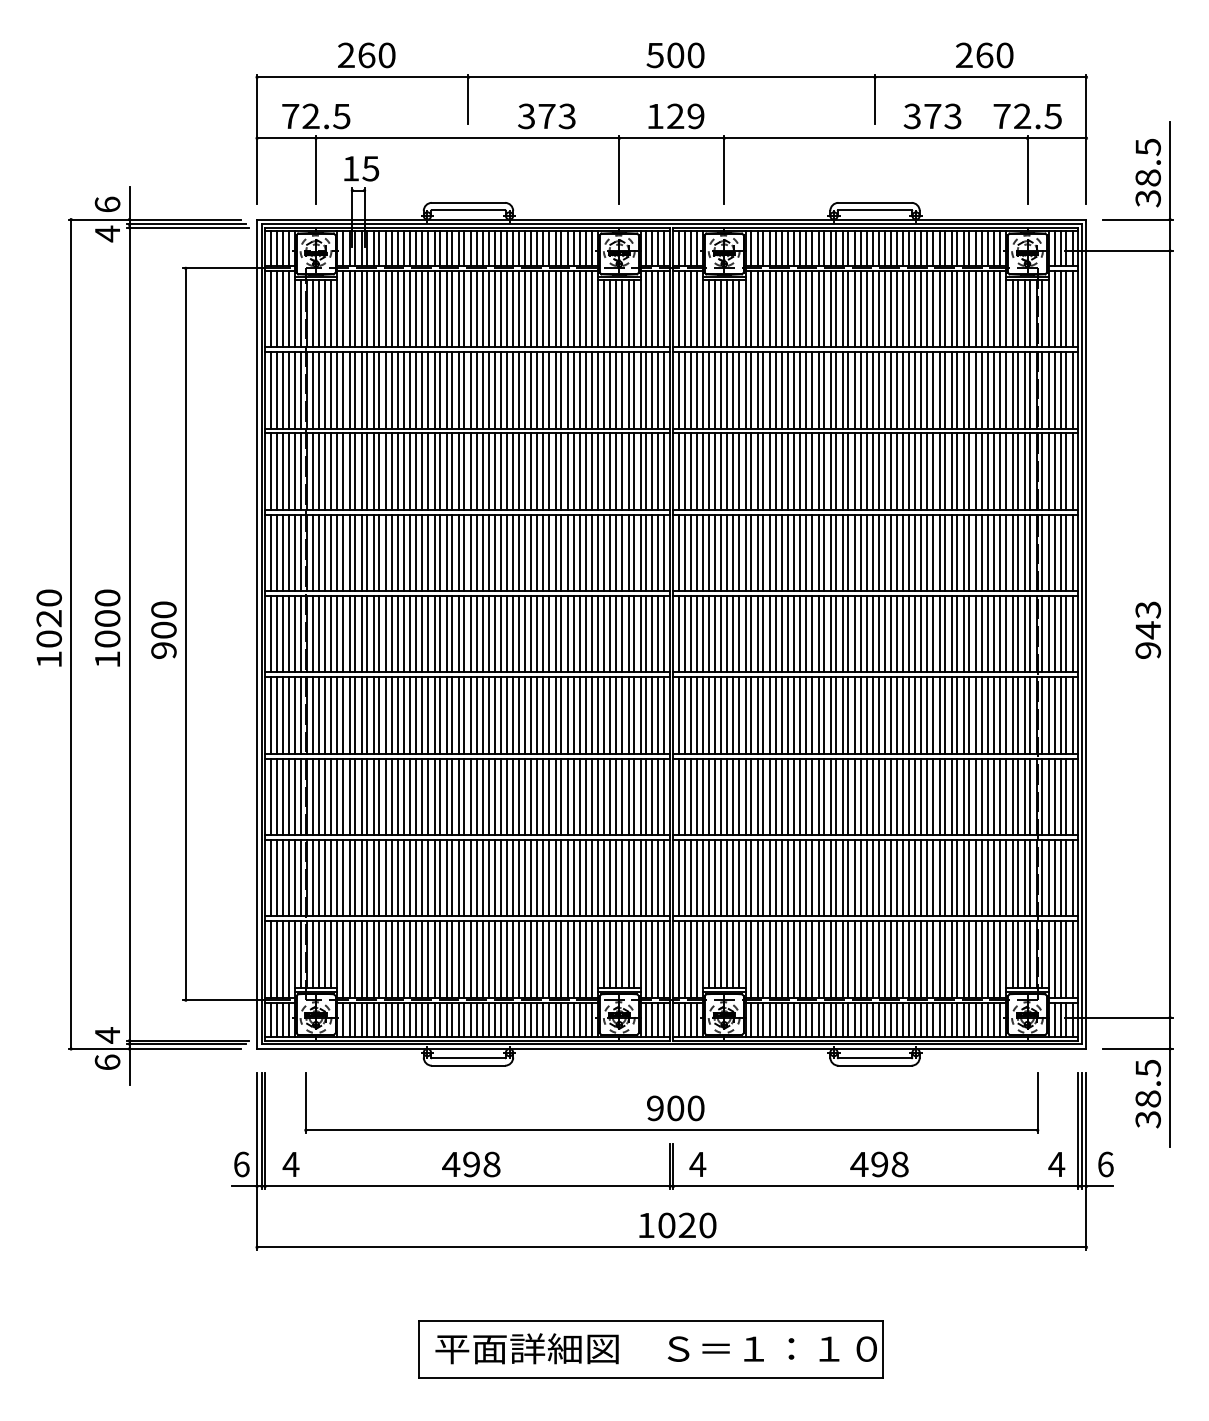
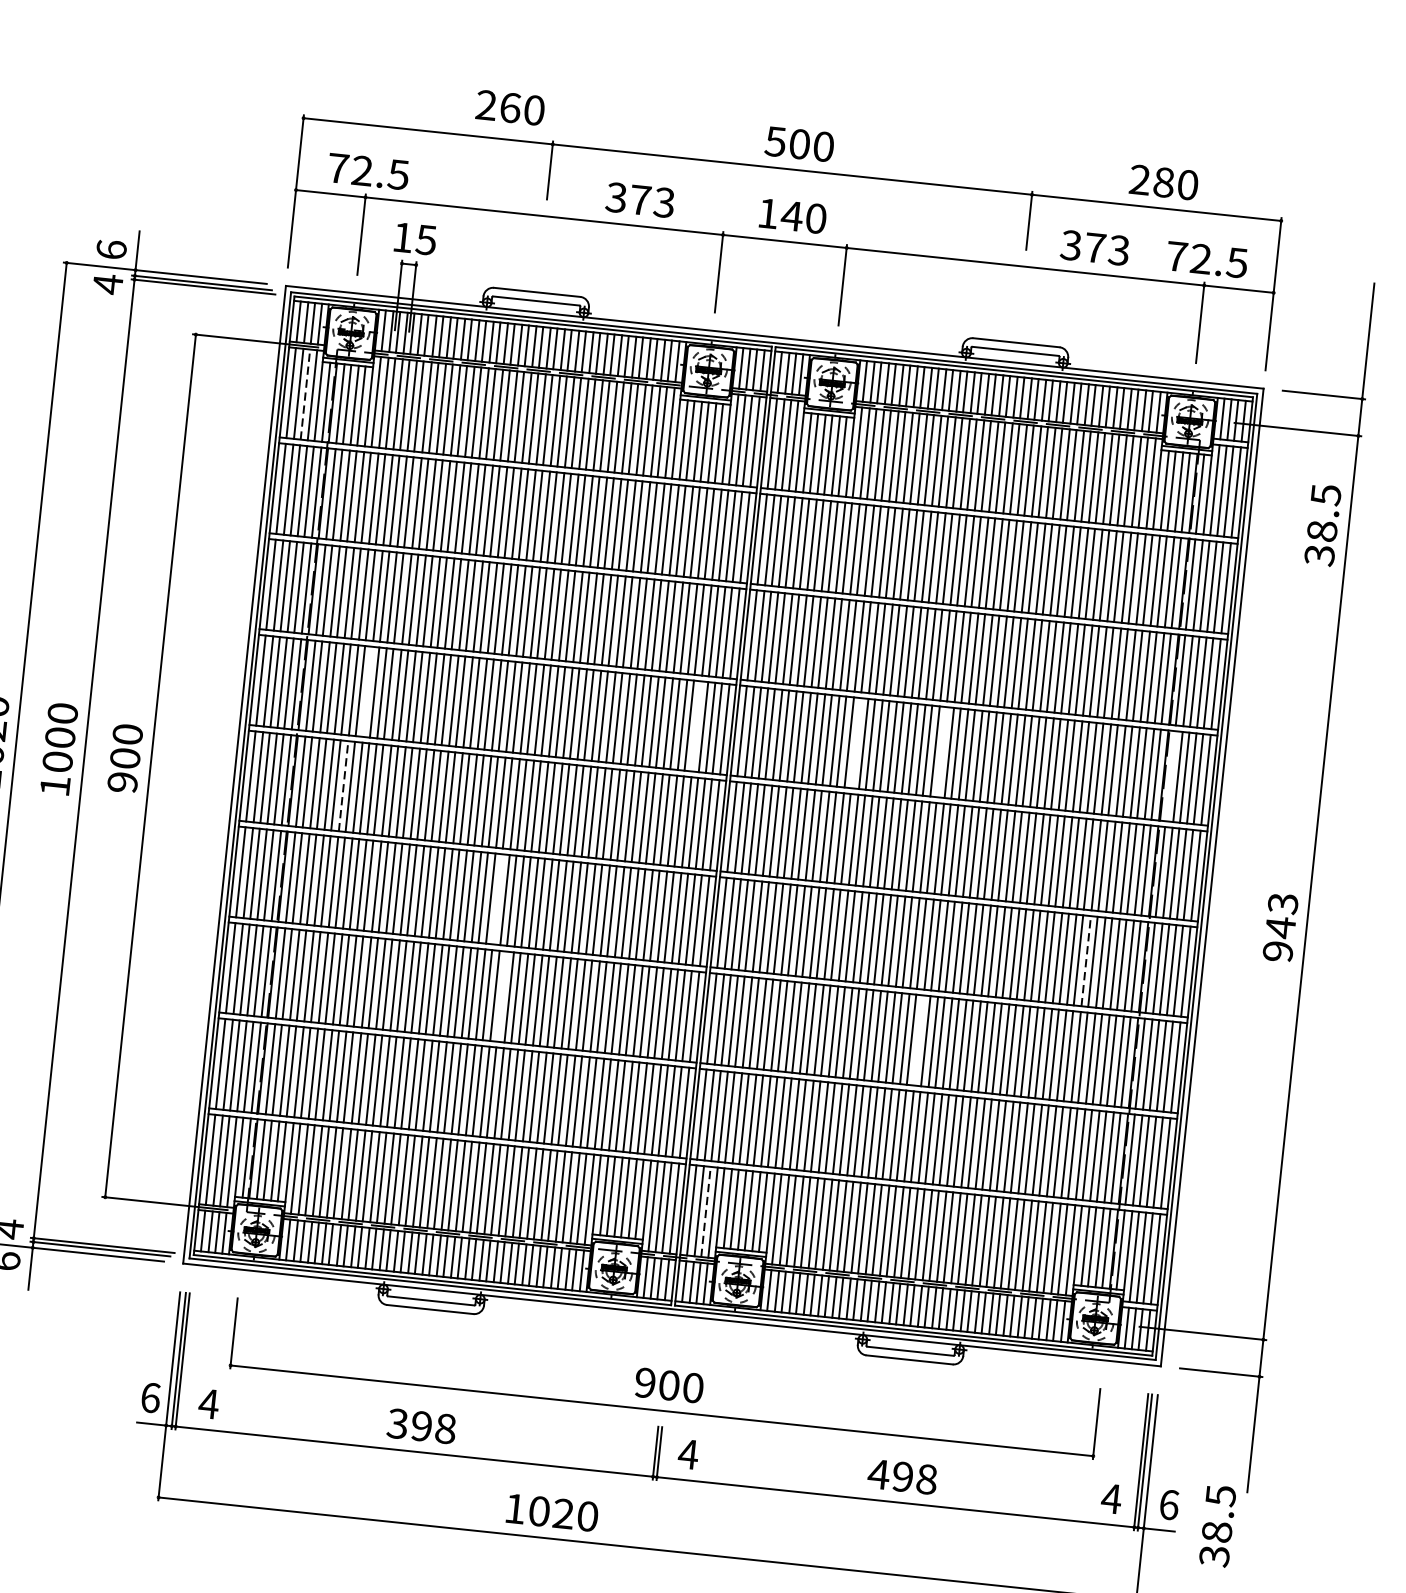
text: (366, 55) -> (510, 107), moved
text: (984, 55) -> (1163, 182), 260 -> 280
text: (685, 116) -> (803, 217), 129 -> 140
text: (1147, 173) -> (1321, 525), moved
line: (283, 308) -> (306, 394), solid -> dashed
line: (361, 552) -> (367, 691), removed
line: (640, 552) -> (696, 725), removed
line: (775, 552) -> (855, 742), removed
line: (848, 552) -> (941, 751), removed
line: (1042, 552) -> (1170, 775), removed
text: (1147, 629) -> (1279, 926), moved
line: (349, 633) -> (343, 785), solid -> dashed
line: (488, 715) -> (497, 899), removed
line: (988, 715) -> (1086, 961), solid -> dashed
line: (500, 796) -> (501, 996), removed
line: (854, 796) -> (918, 1040), removed
line: (691, 959) -> (706, 1211), solid -> dashed
text: (1147, 1094) -> (1216, 1526), moved
text: (451, 1164) -> (398, 1423), 498 -> 398
text: (677, 1225) -> (552, 1512), moved

